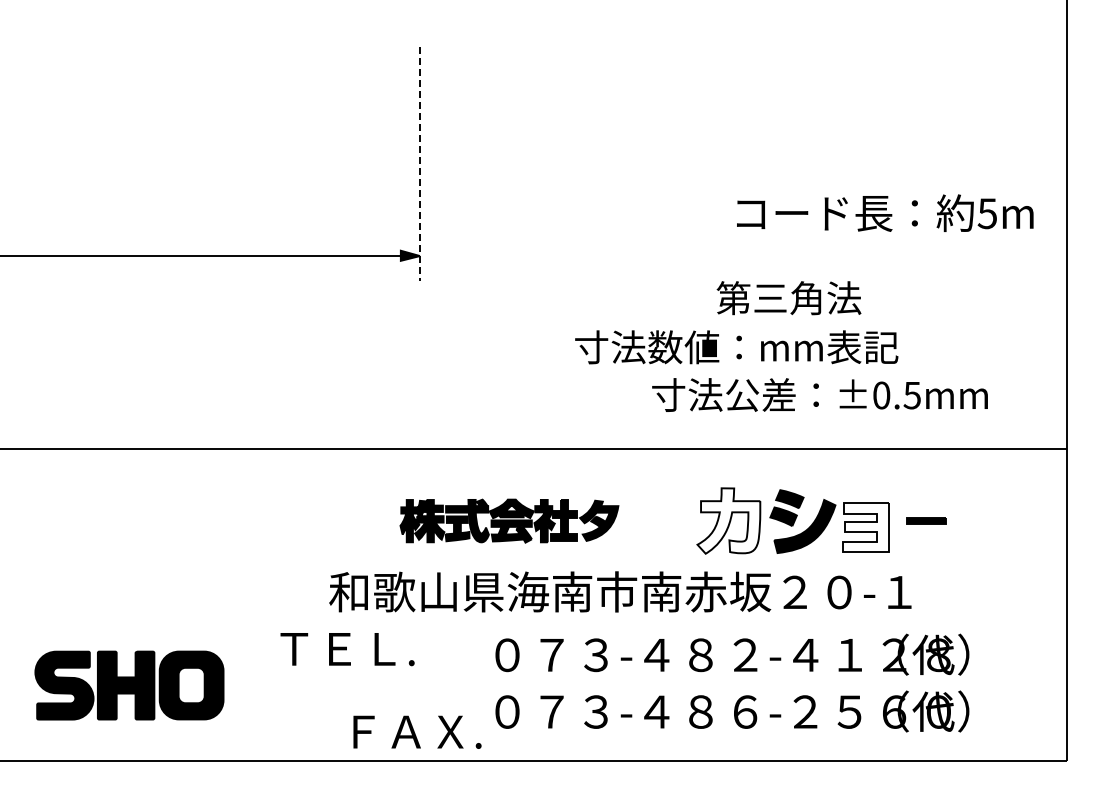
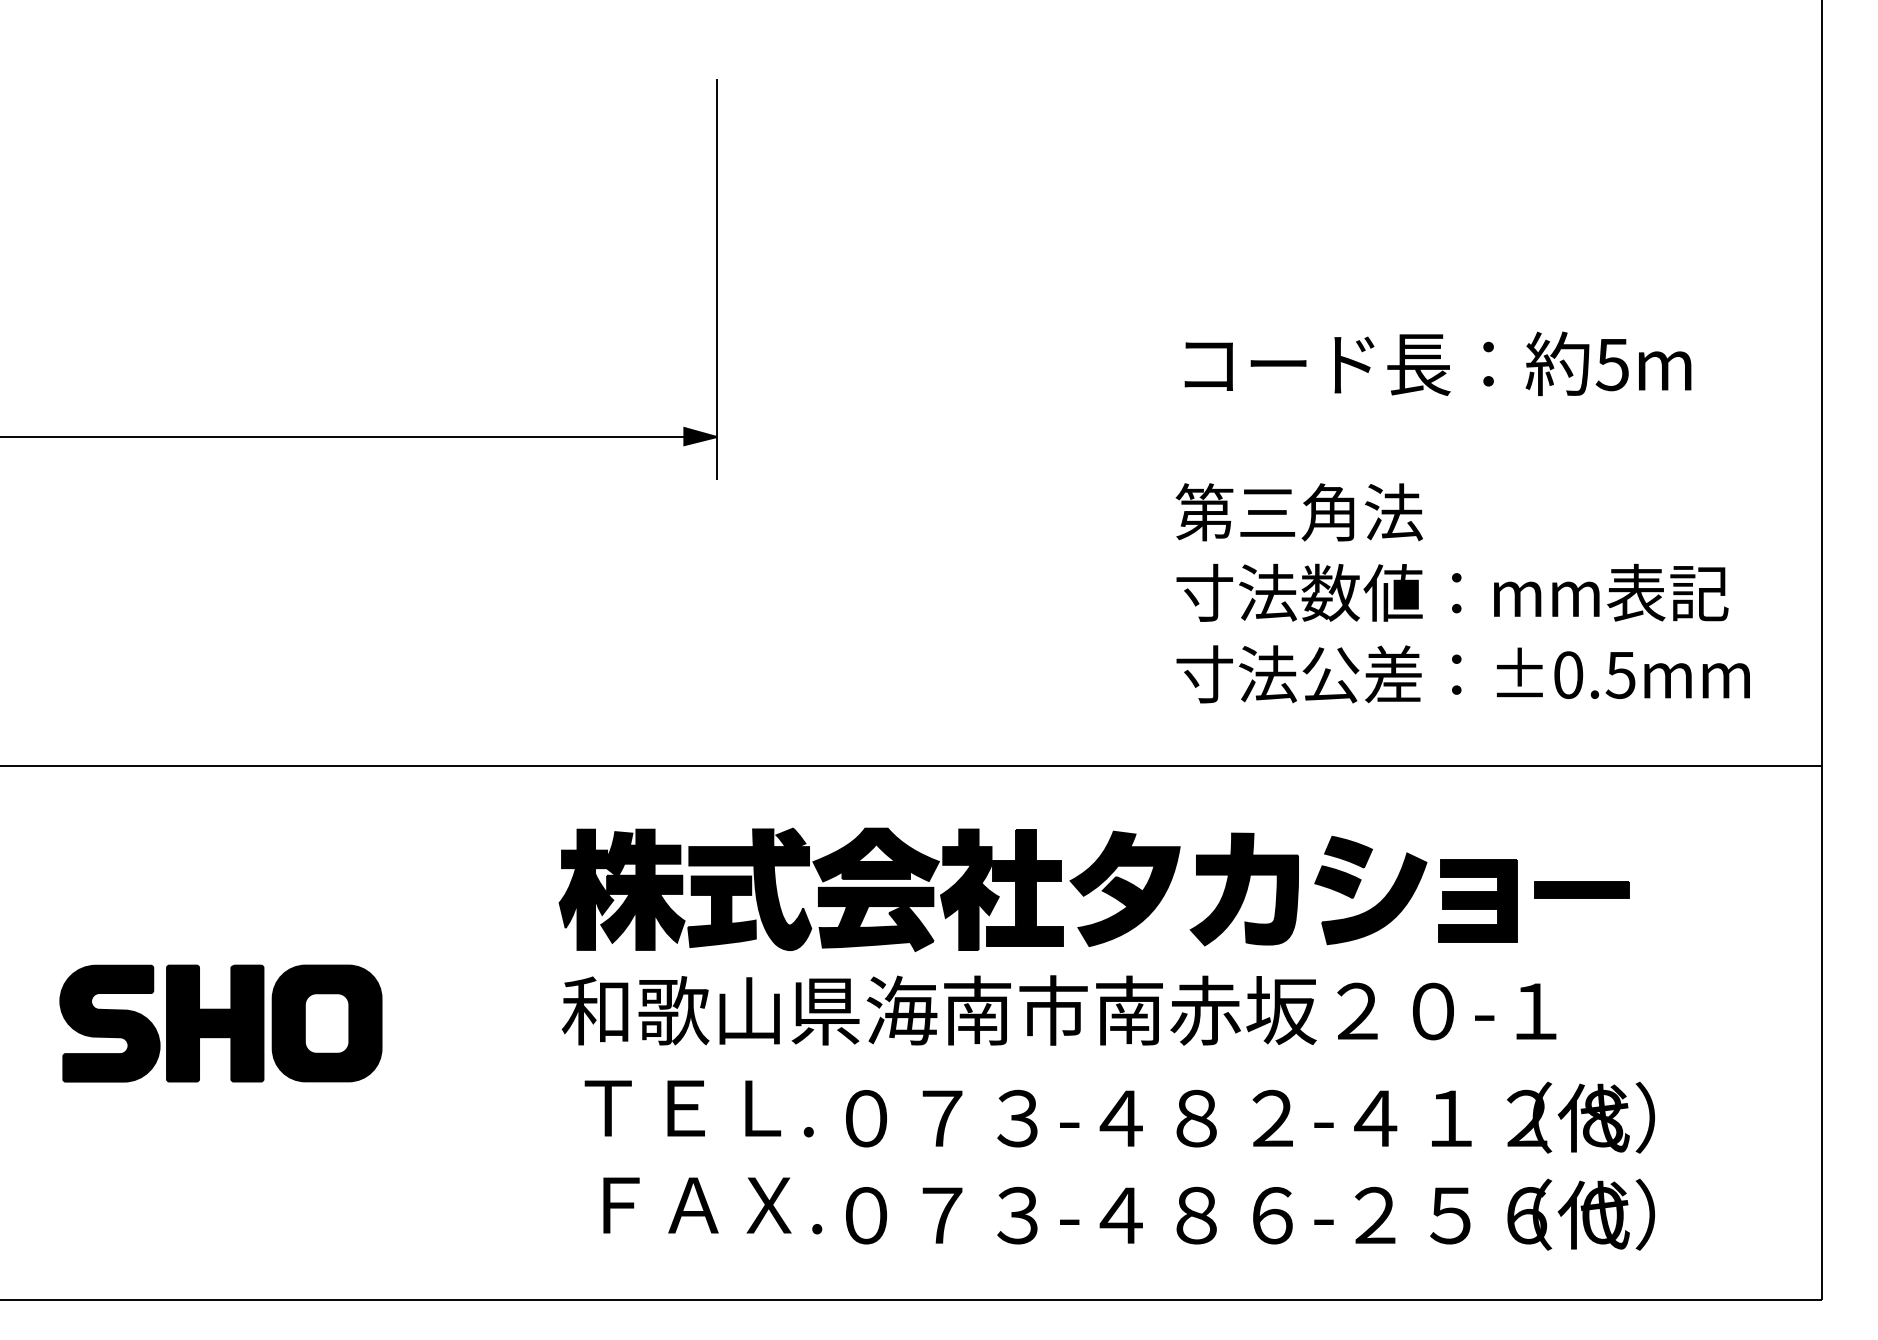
line: (420, 164) -> (717, 280), dashed -> solid
text: (885, 212) -> (1438, 362), moved
text: (788, 298) -> (1298, 512), moved
text: (736, 347) -> (1452, 593), moved
text: (819, 394) -> (1462, 673), moved
part: (509, 520) -> (869, 888), size x1.67
fill: (728, 520) -> (1243, 888), added
part: (926, 520) -> (1581, 888), size x1.43
fill: (865, 527) -> (1477, 900), added
text: (347, 649) -> (699, 1108), moved
part: (129, 685) -> (220, 1023), moved
text: (417, 731) -> (712, 1204), moved

